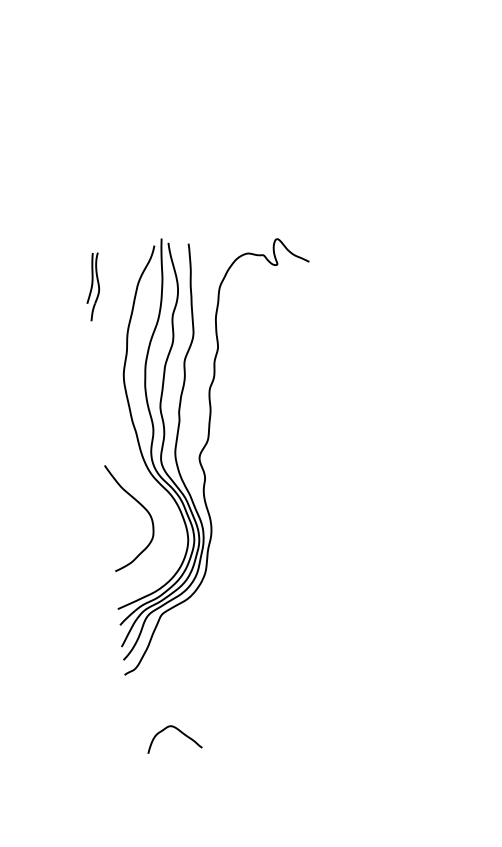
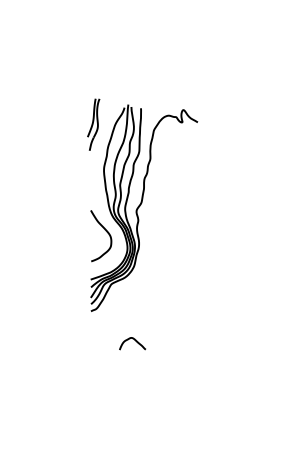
part: (93, 286) -> (93, 124), size x1.6
curve: (177, 730) -> (134, 340), moved

